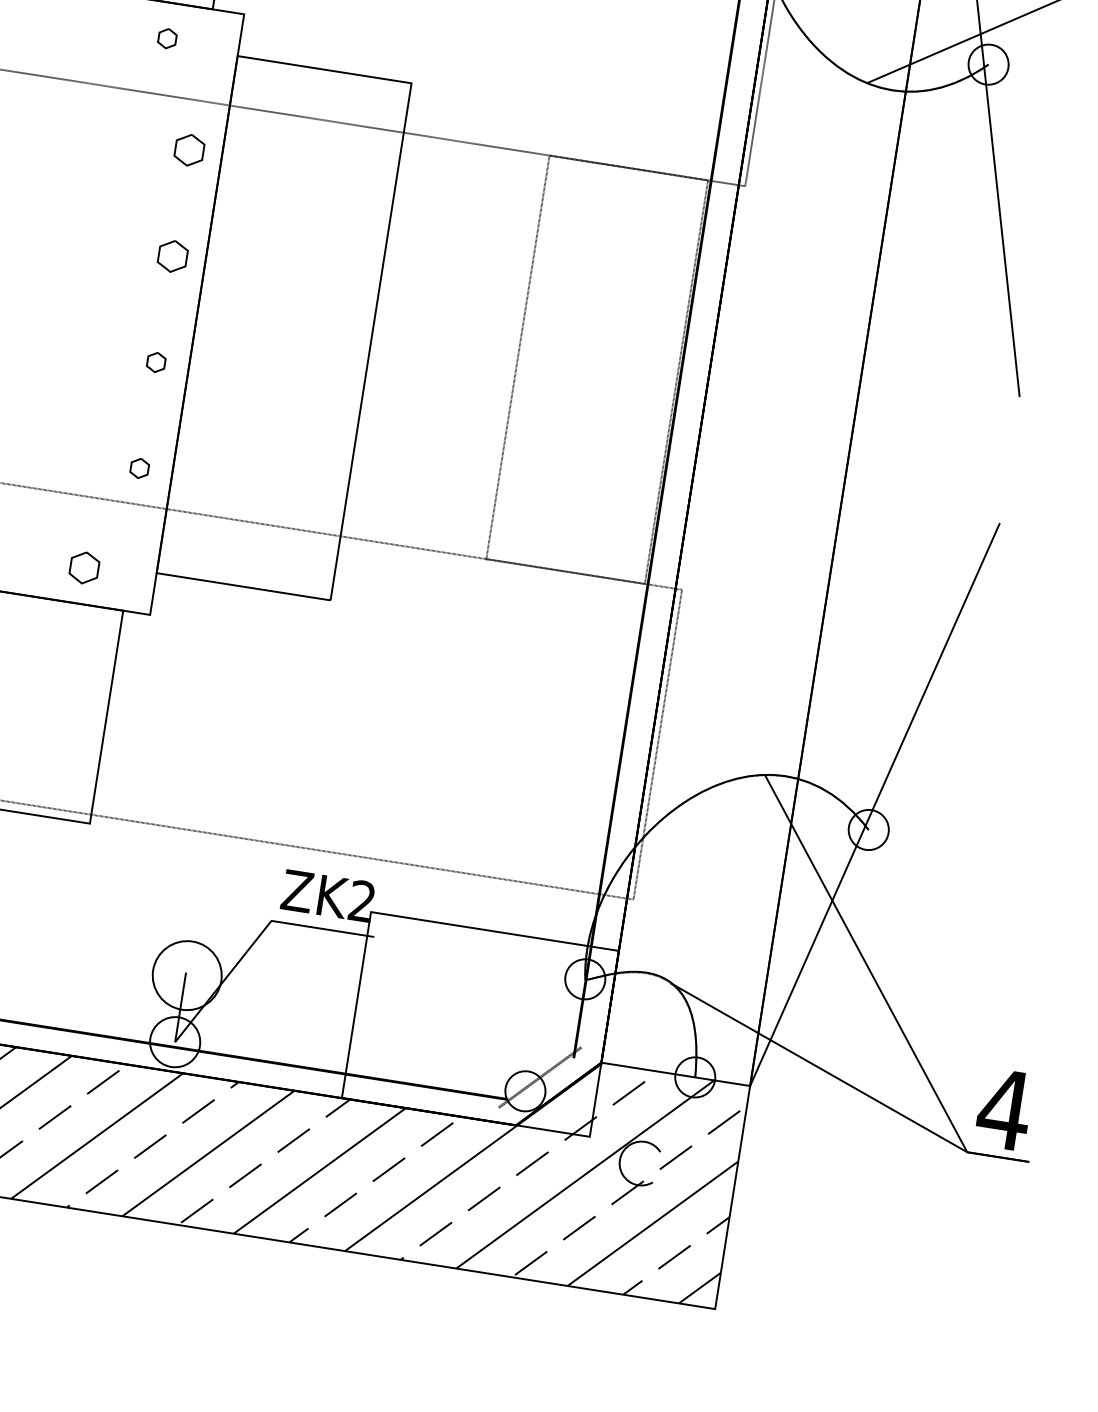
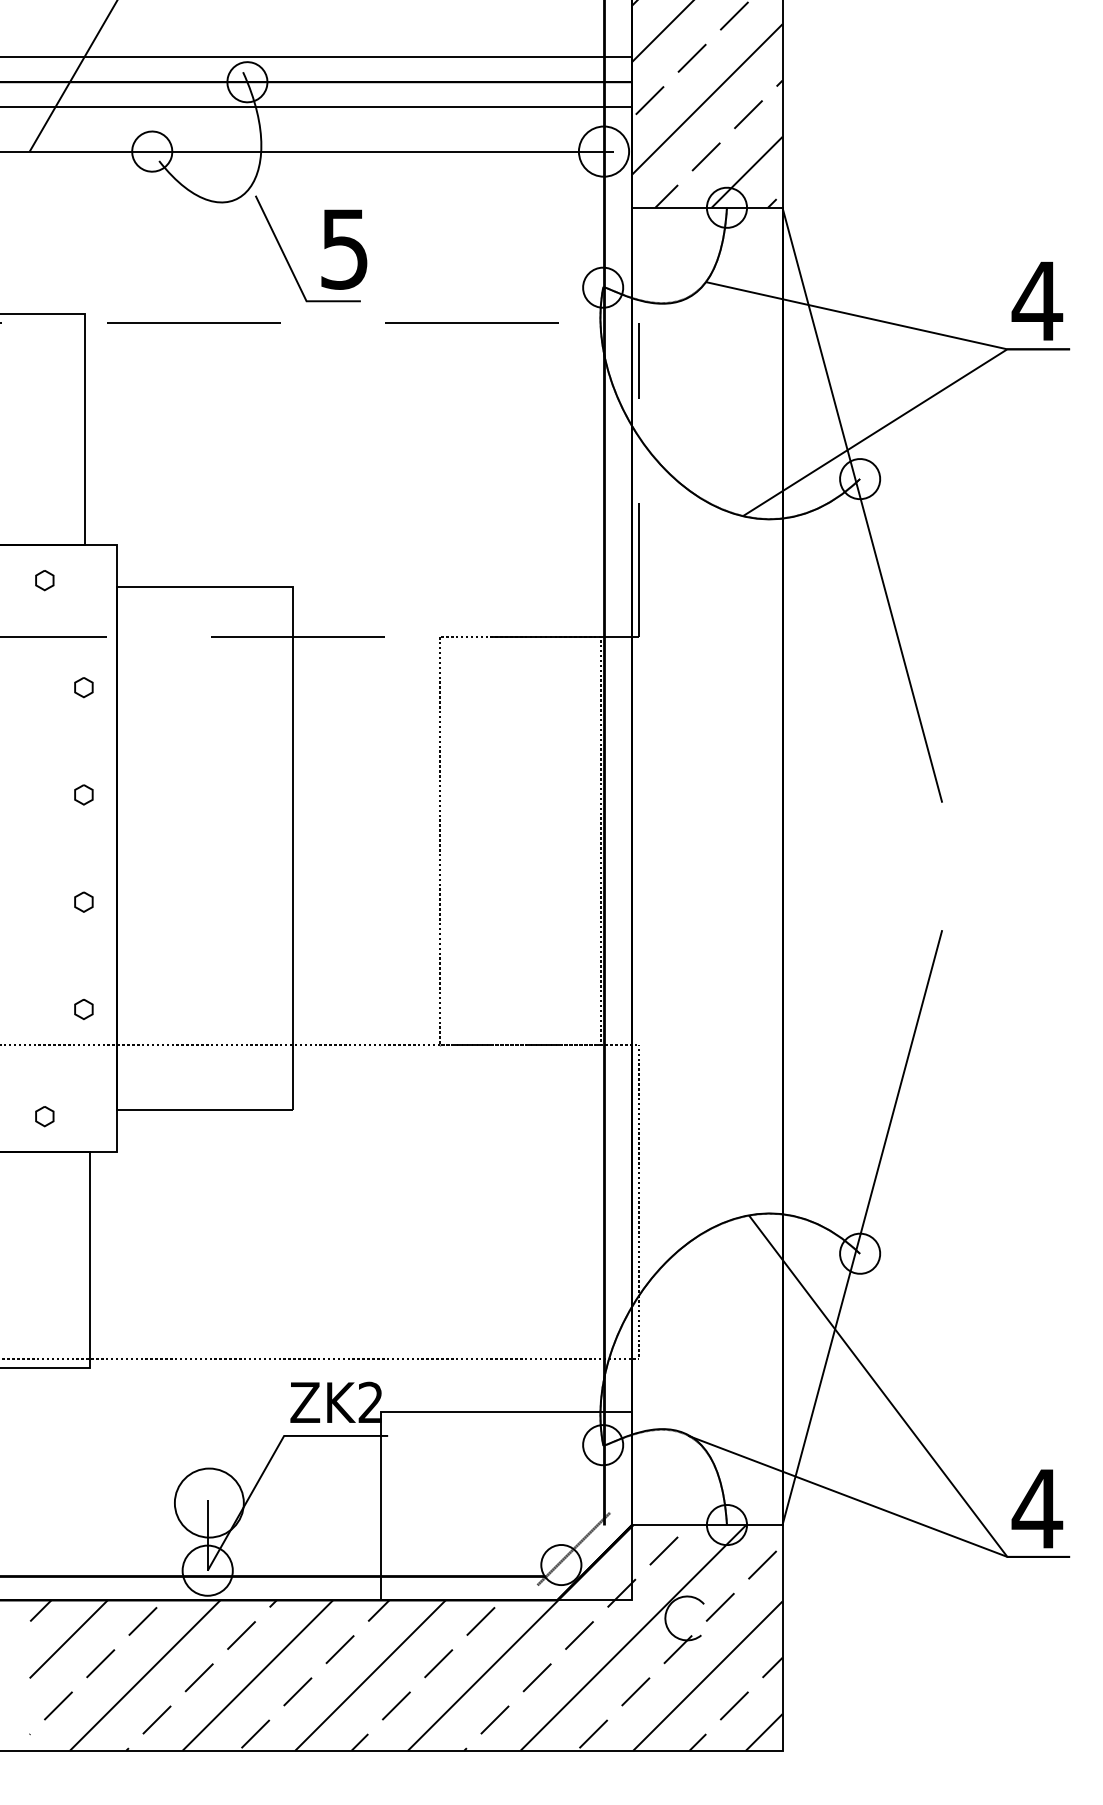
part: (189, 150) -> (83, 687), size x0.62
part: (172, 256) -> (83, 794), size x0.62
part: (84, 568) -> (44, 1116), size x0.62

